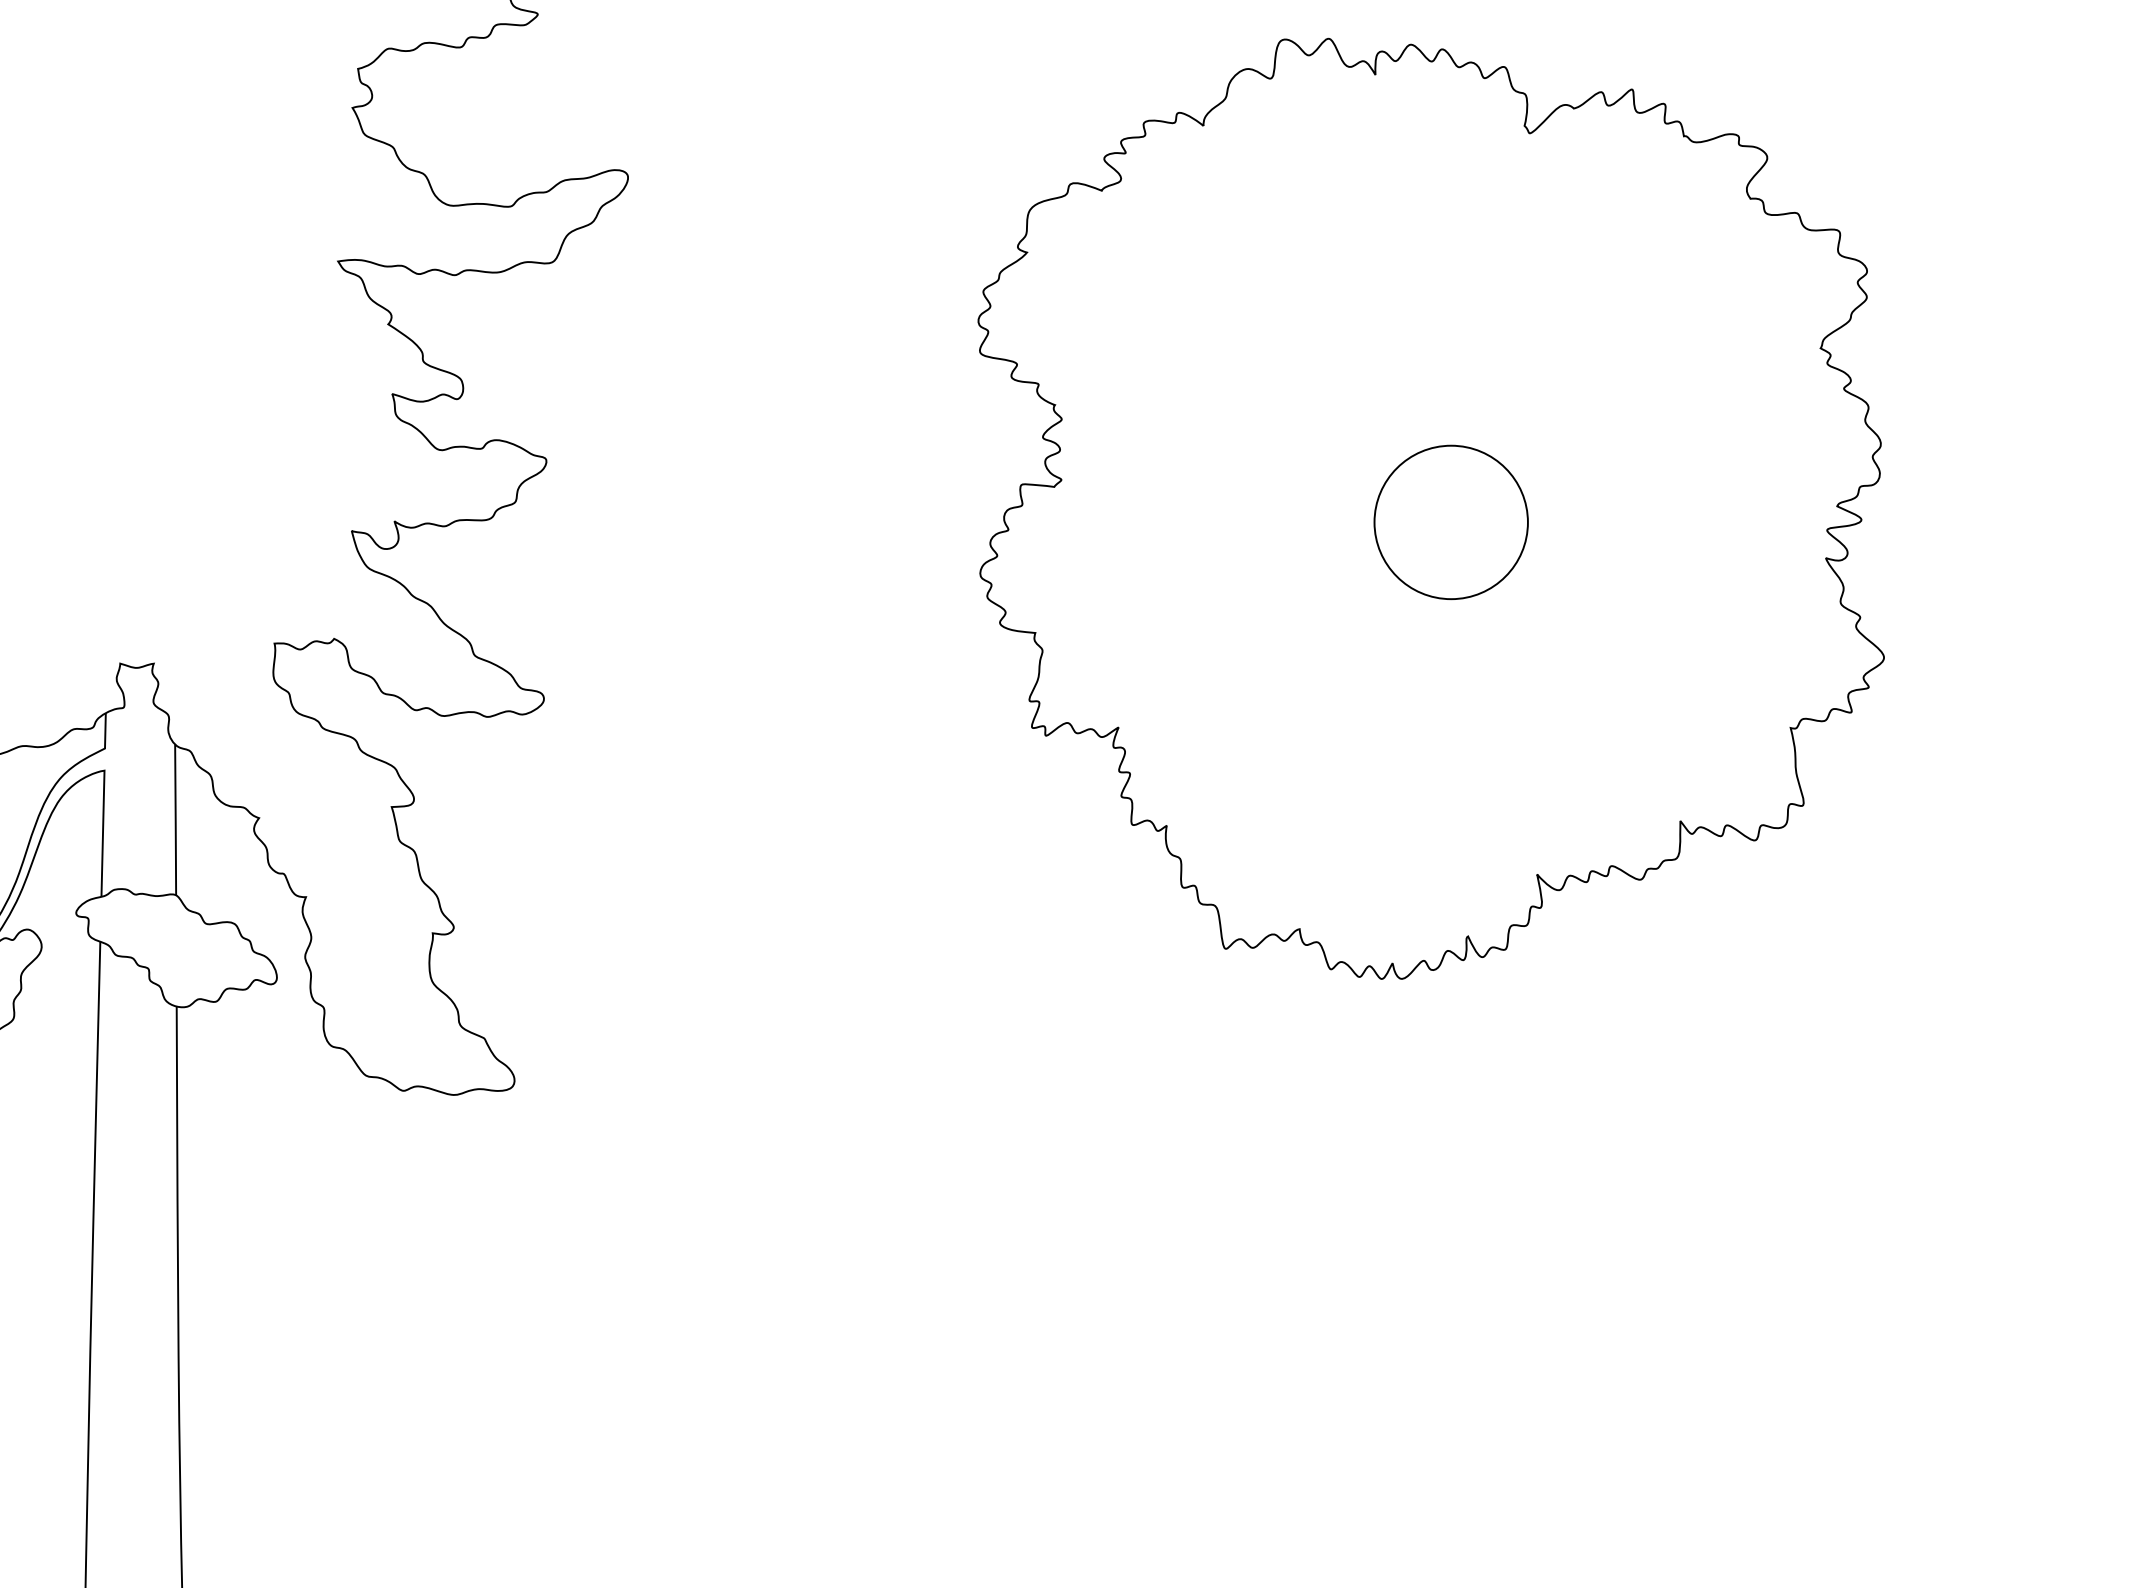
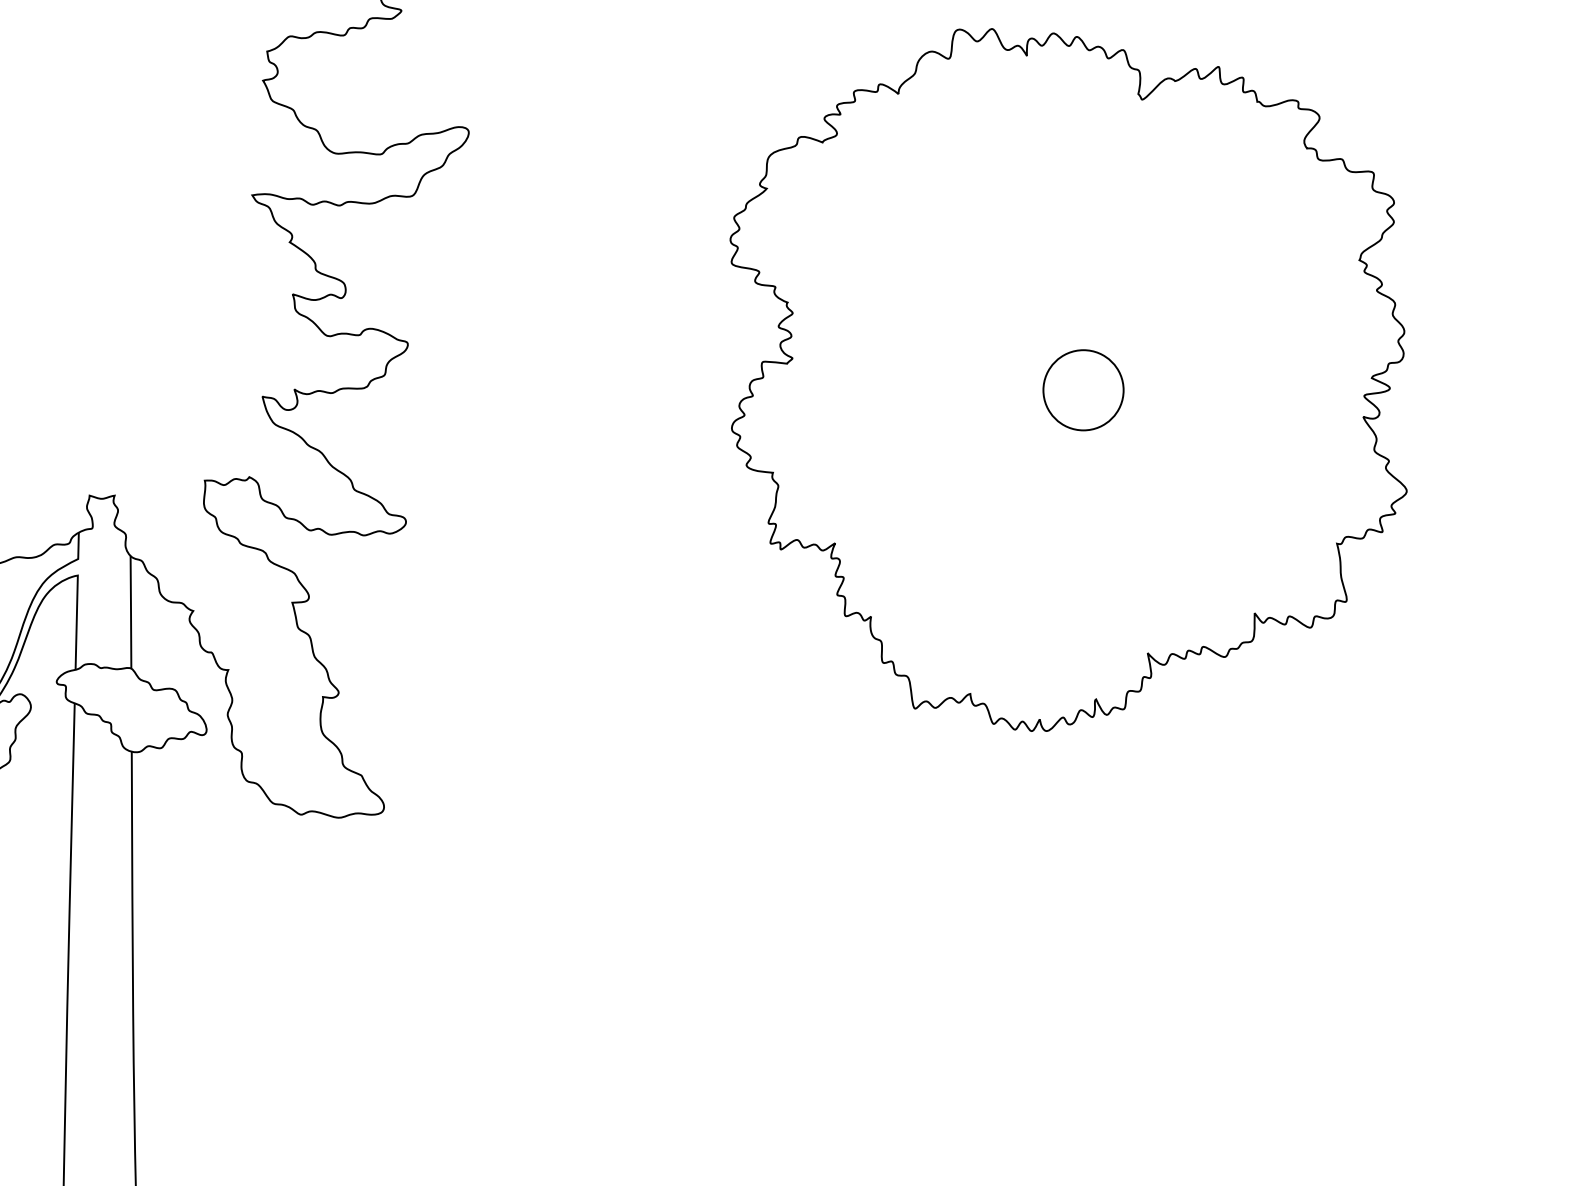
circle: (1451, 522) -> (1083, 390), size x0.7

